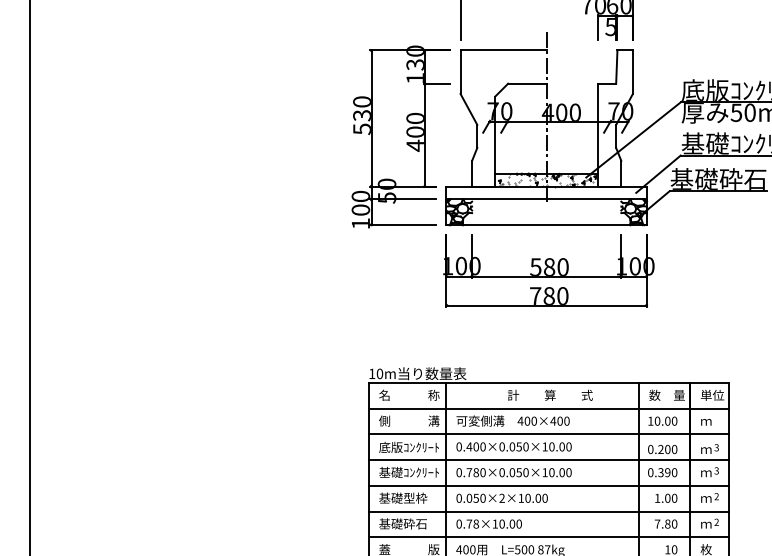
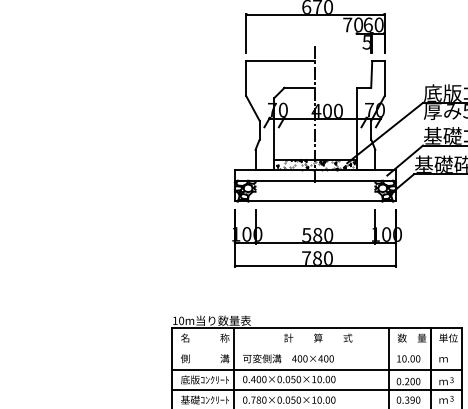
line: (598, 26) -> (357, 41), removed
part: (400, 136) -> (198, 130), removed
line: (548, 408) -> (316, 348), removed

